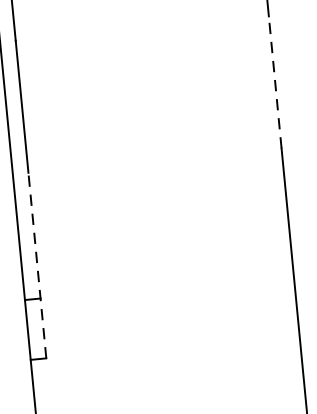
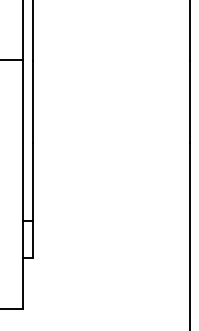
line: (274, 82) -> (189, 101), dashed -> solid
line: (37, 265) -> (32, 200), dashed -> solid

